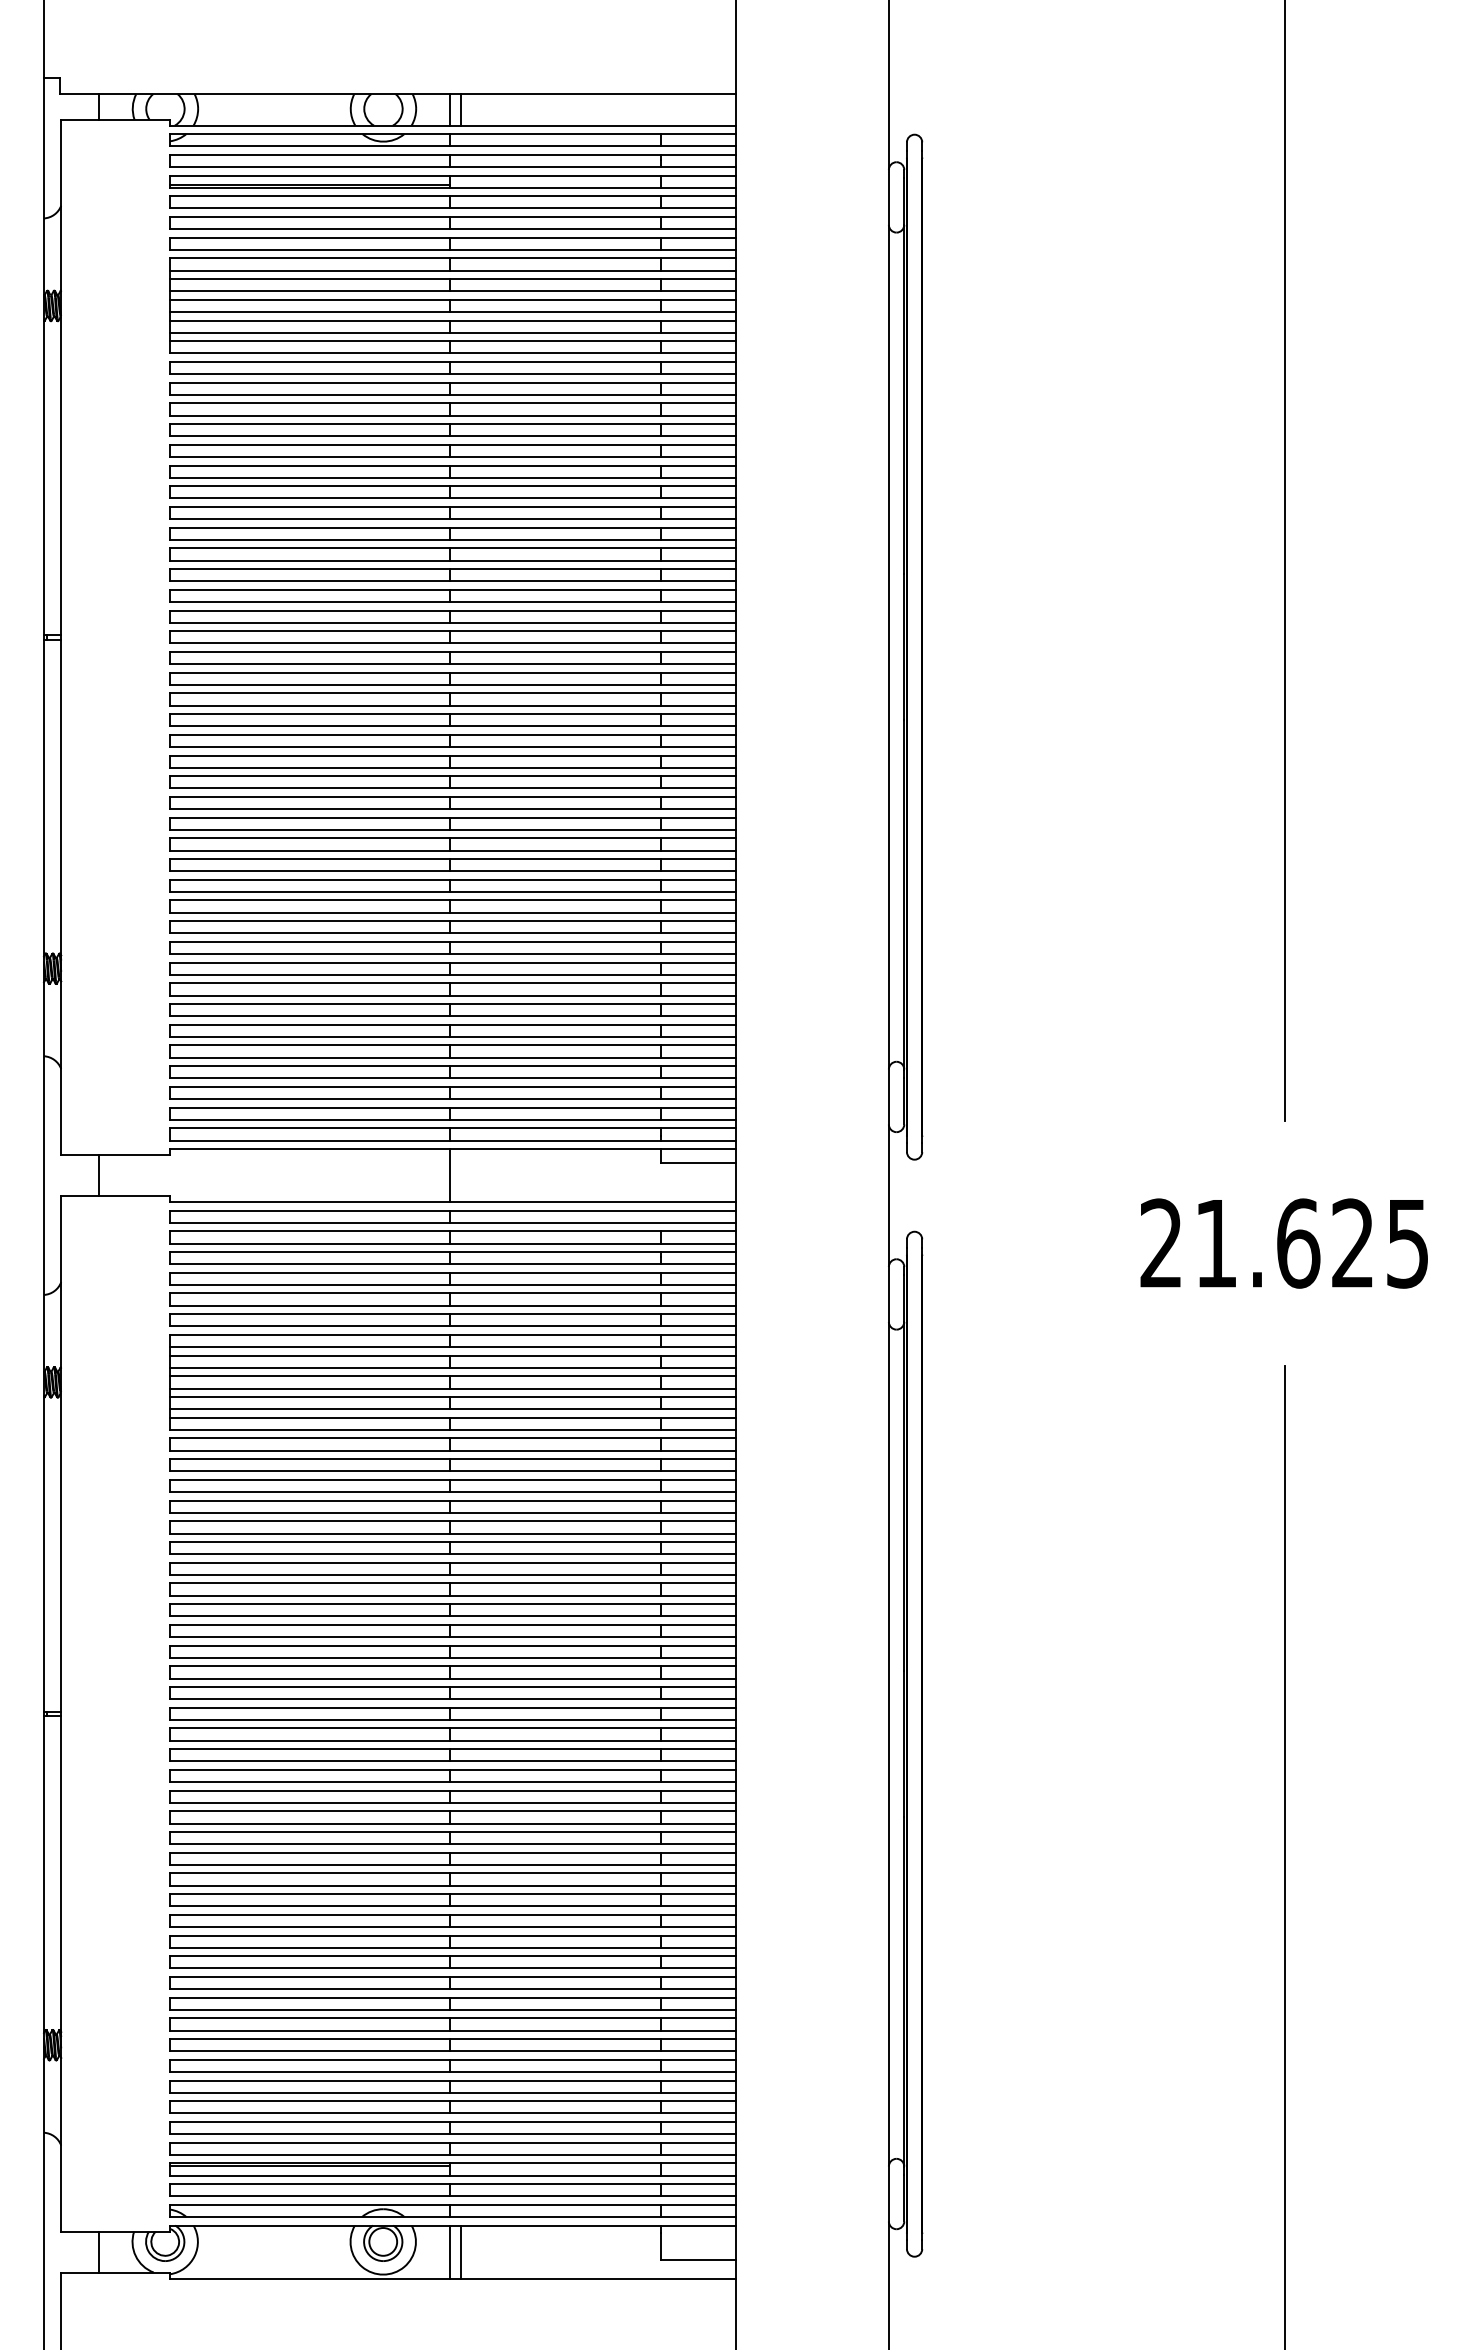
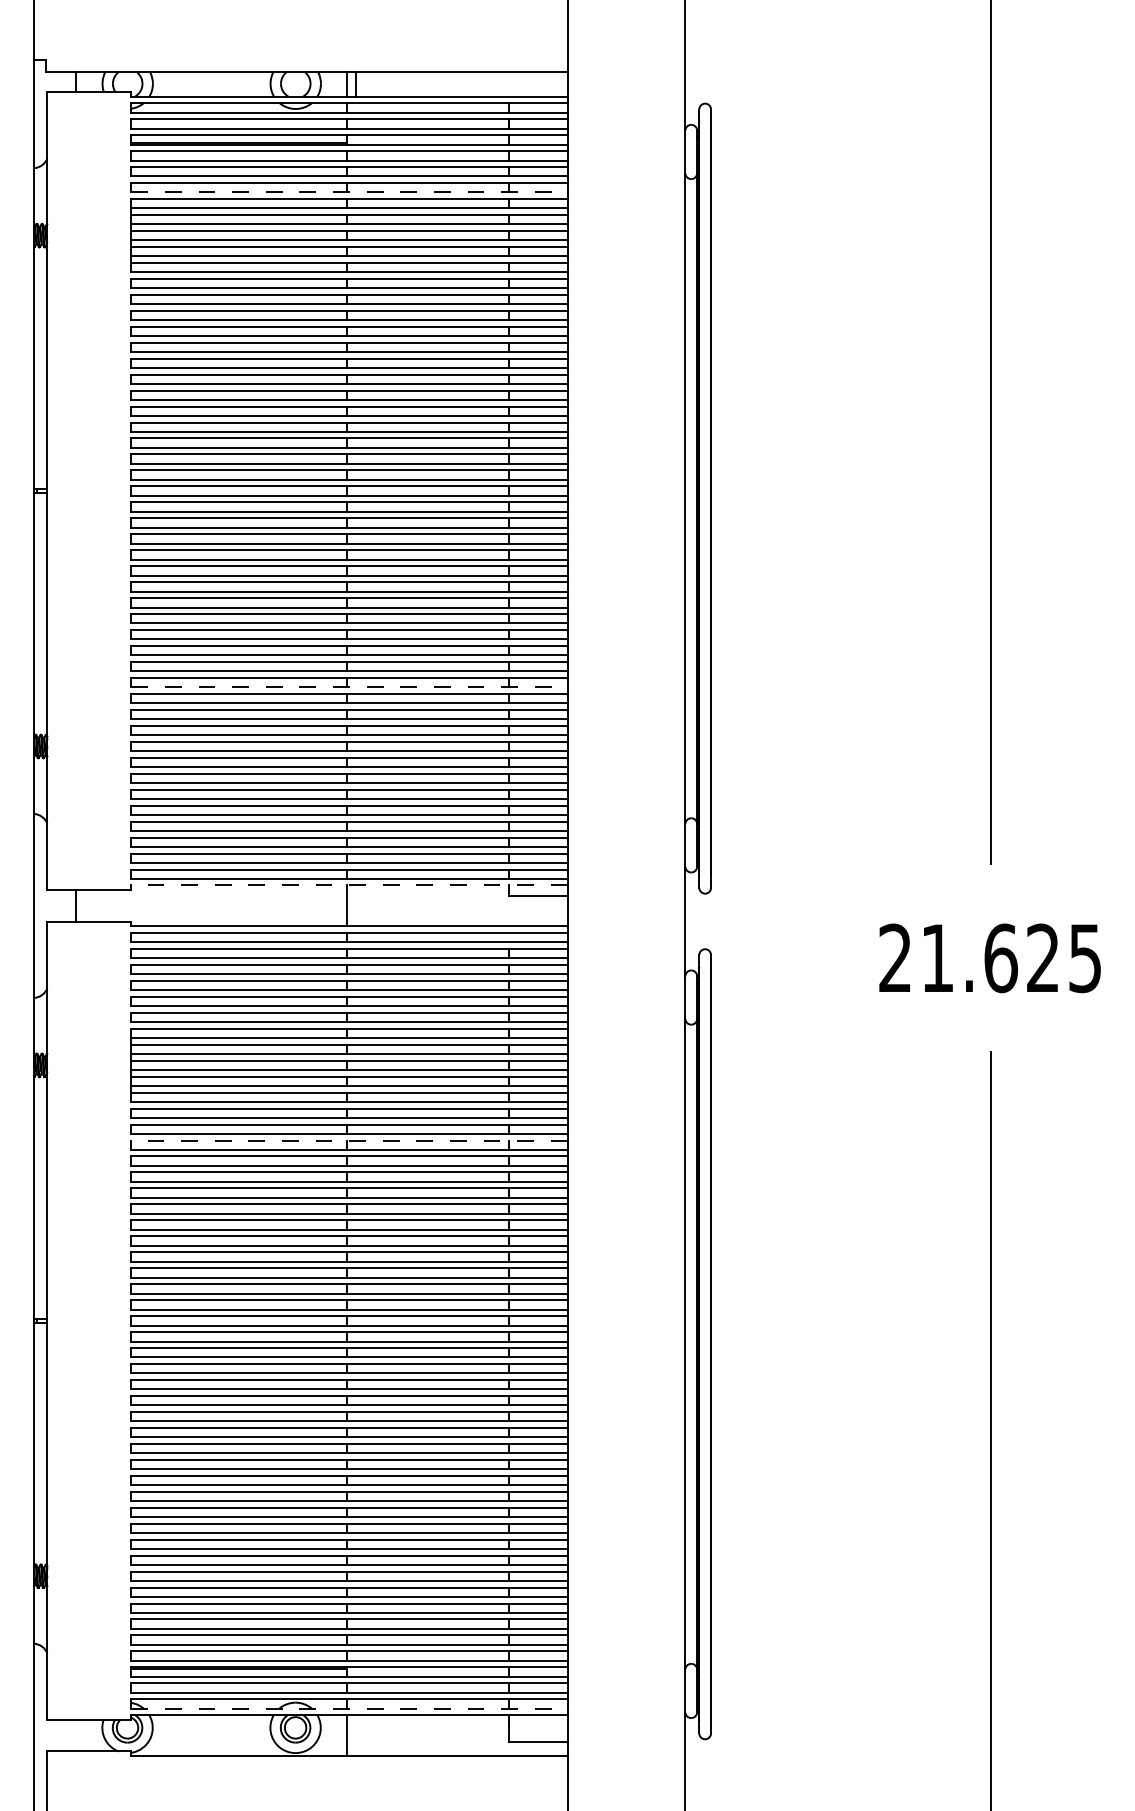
line: (453, 249) -> (349, 192), solid -> dashed
line: (453, 892) -> (349, 687), solid -> dashed
line: (453, 1149) -> (349, 885), solid -> dashed
line: (453, 1479) -> (349, 1140), solid -> dashed
line: (453, 2217) -> (349, 1709), solid -> dashed
line: (98, 2251) -> (76, 1735), removed
line: (461, 2251) -> (355, 1735), removed

